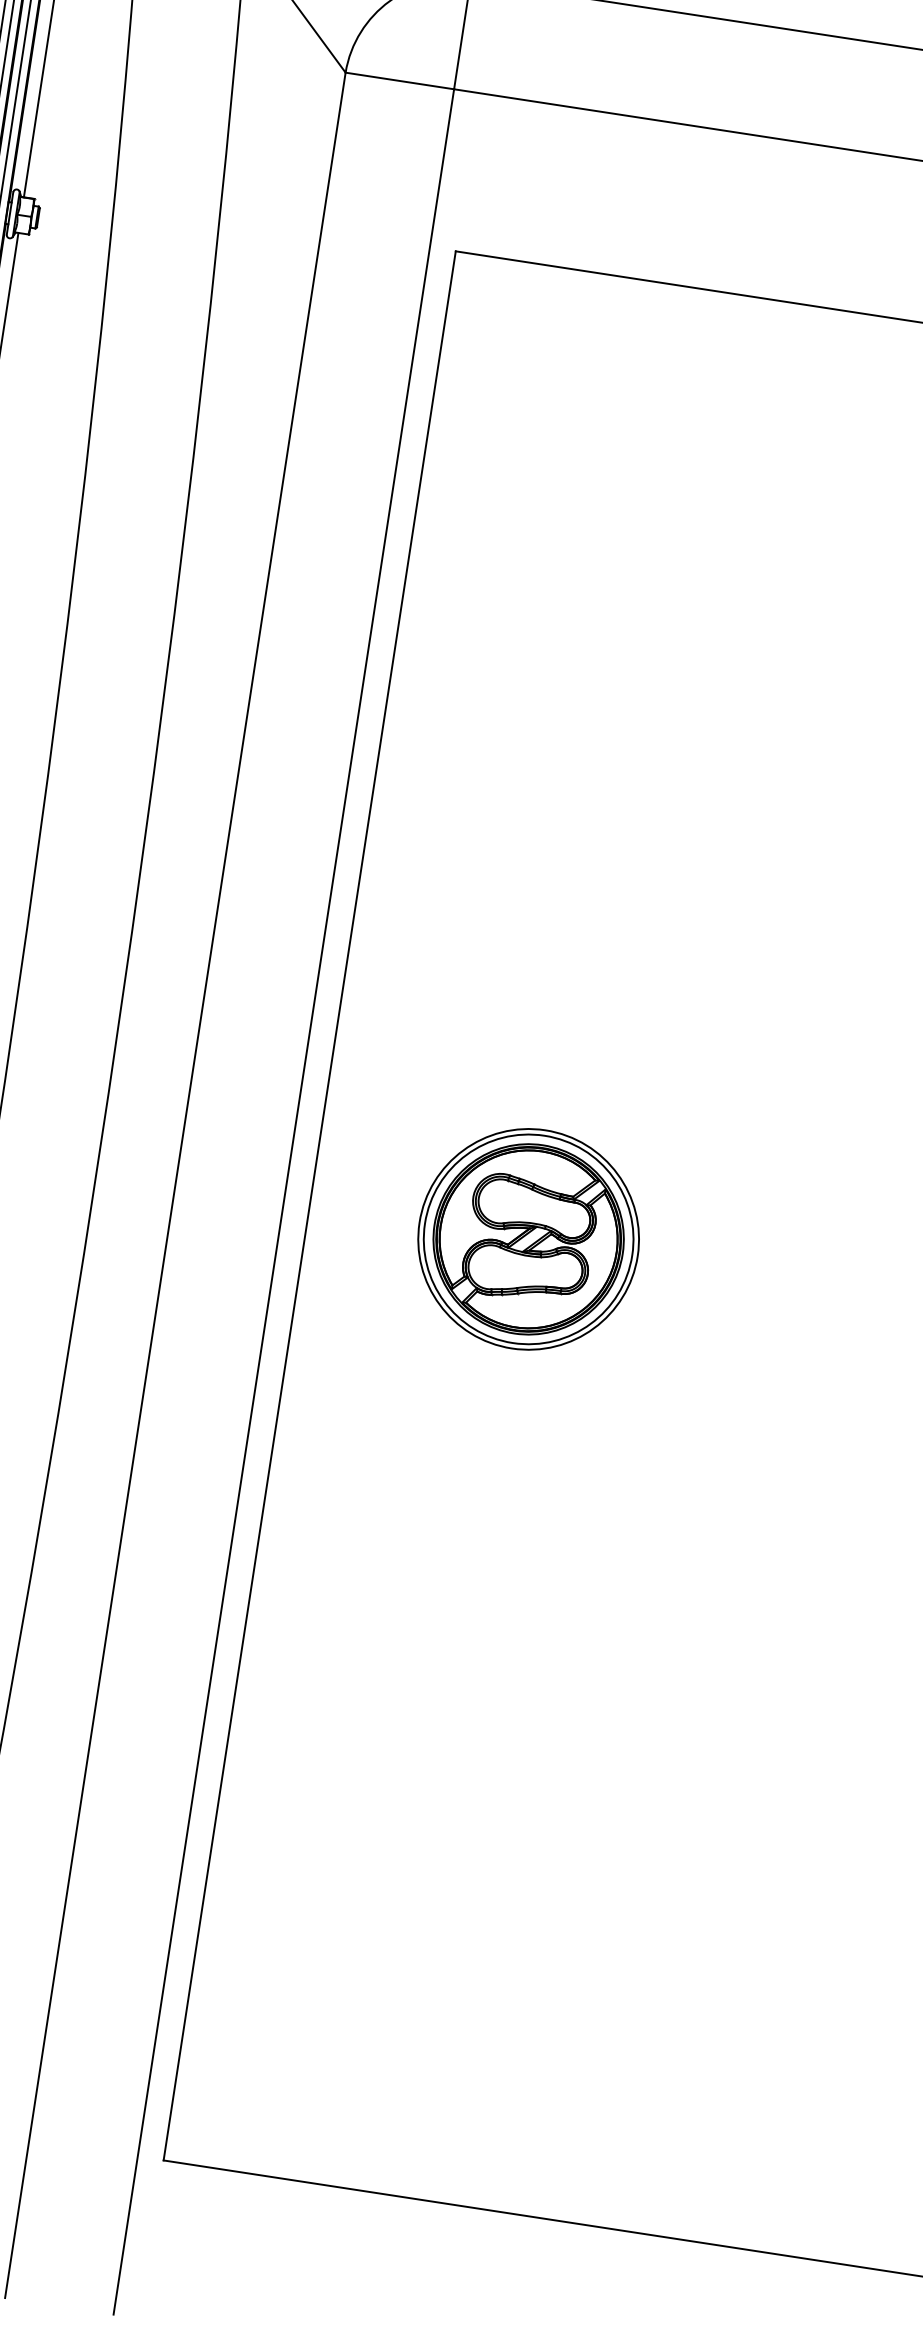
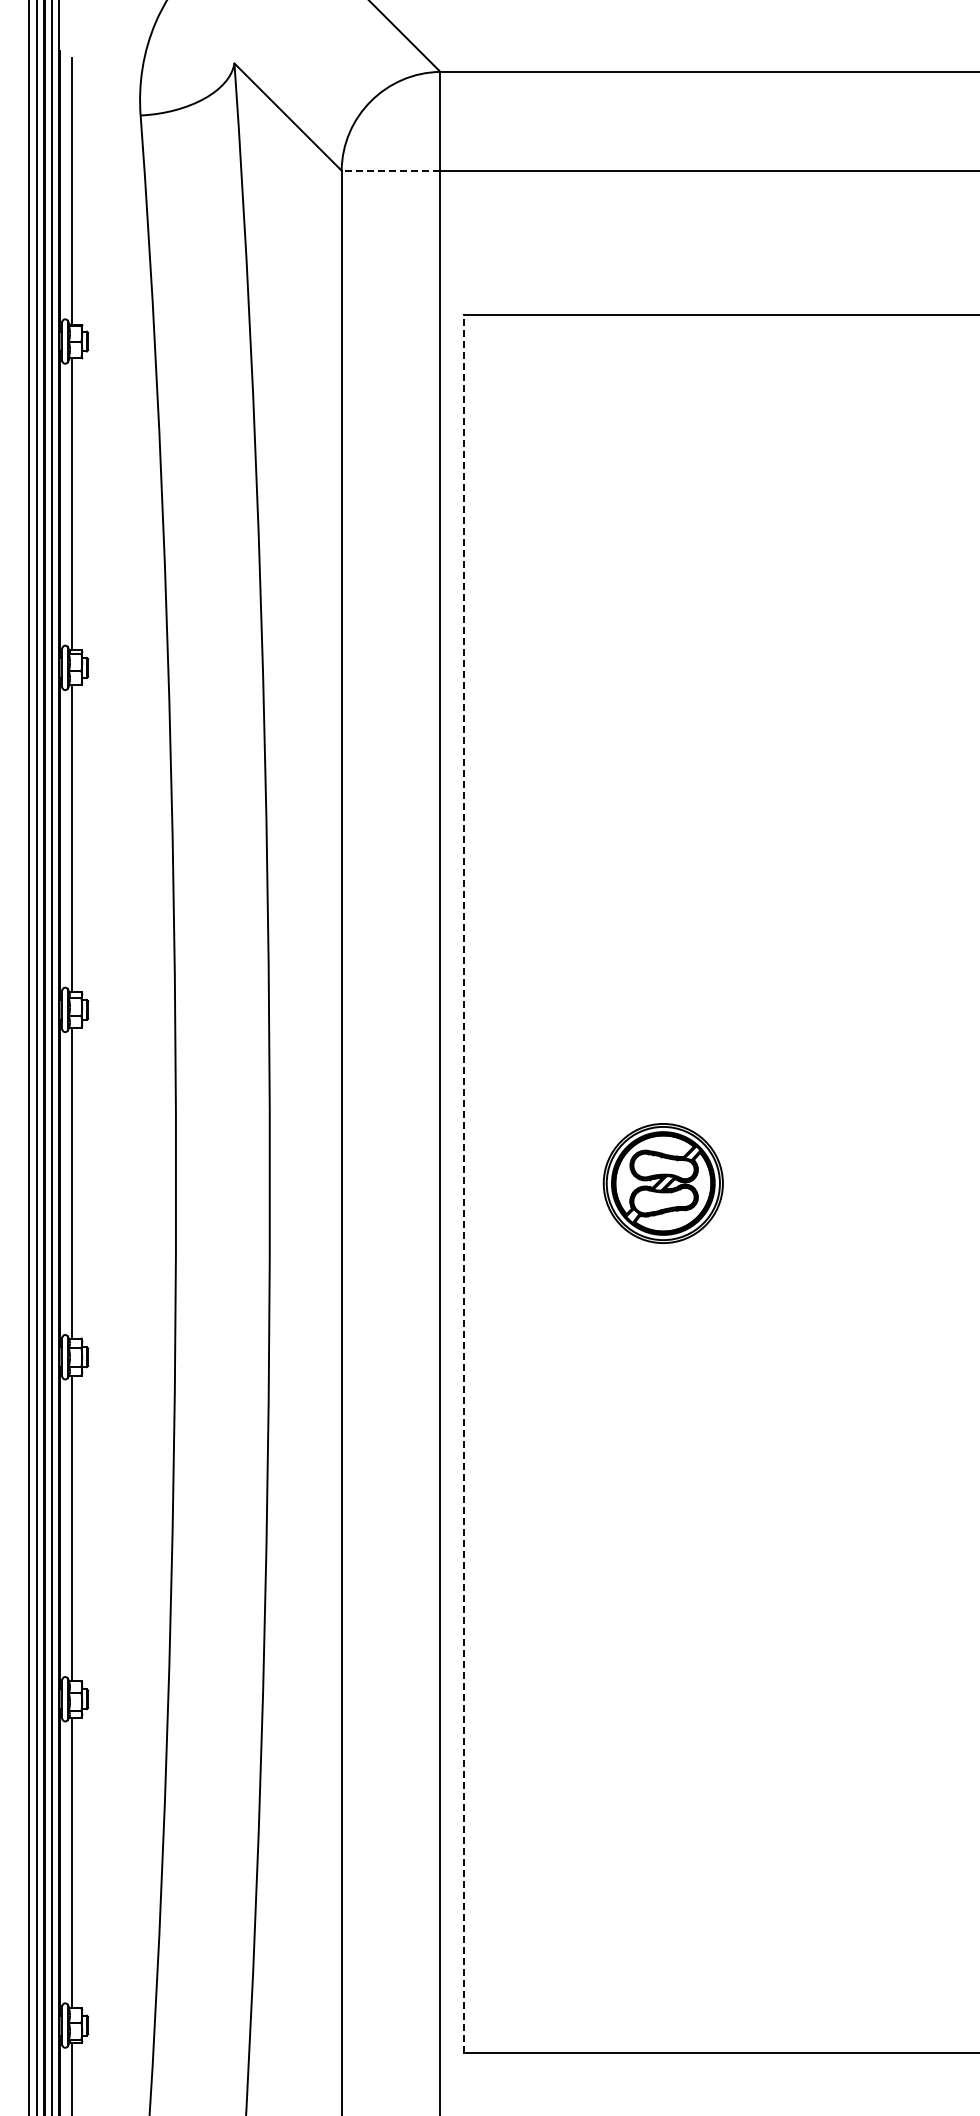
line: (399, 80) -> (390, 170), solid -> dashed
line: (309, 1205) -> (463, 1183), solid -> dashed
part: (528, 1239) -> (663, 1183), size x0.6

